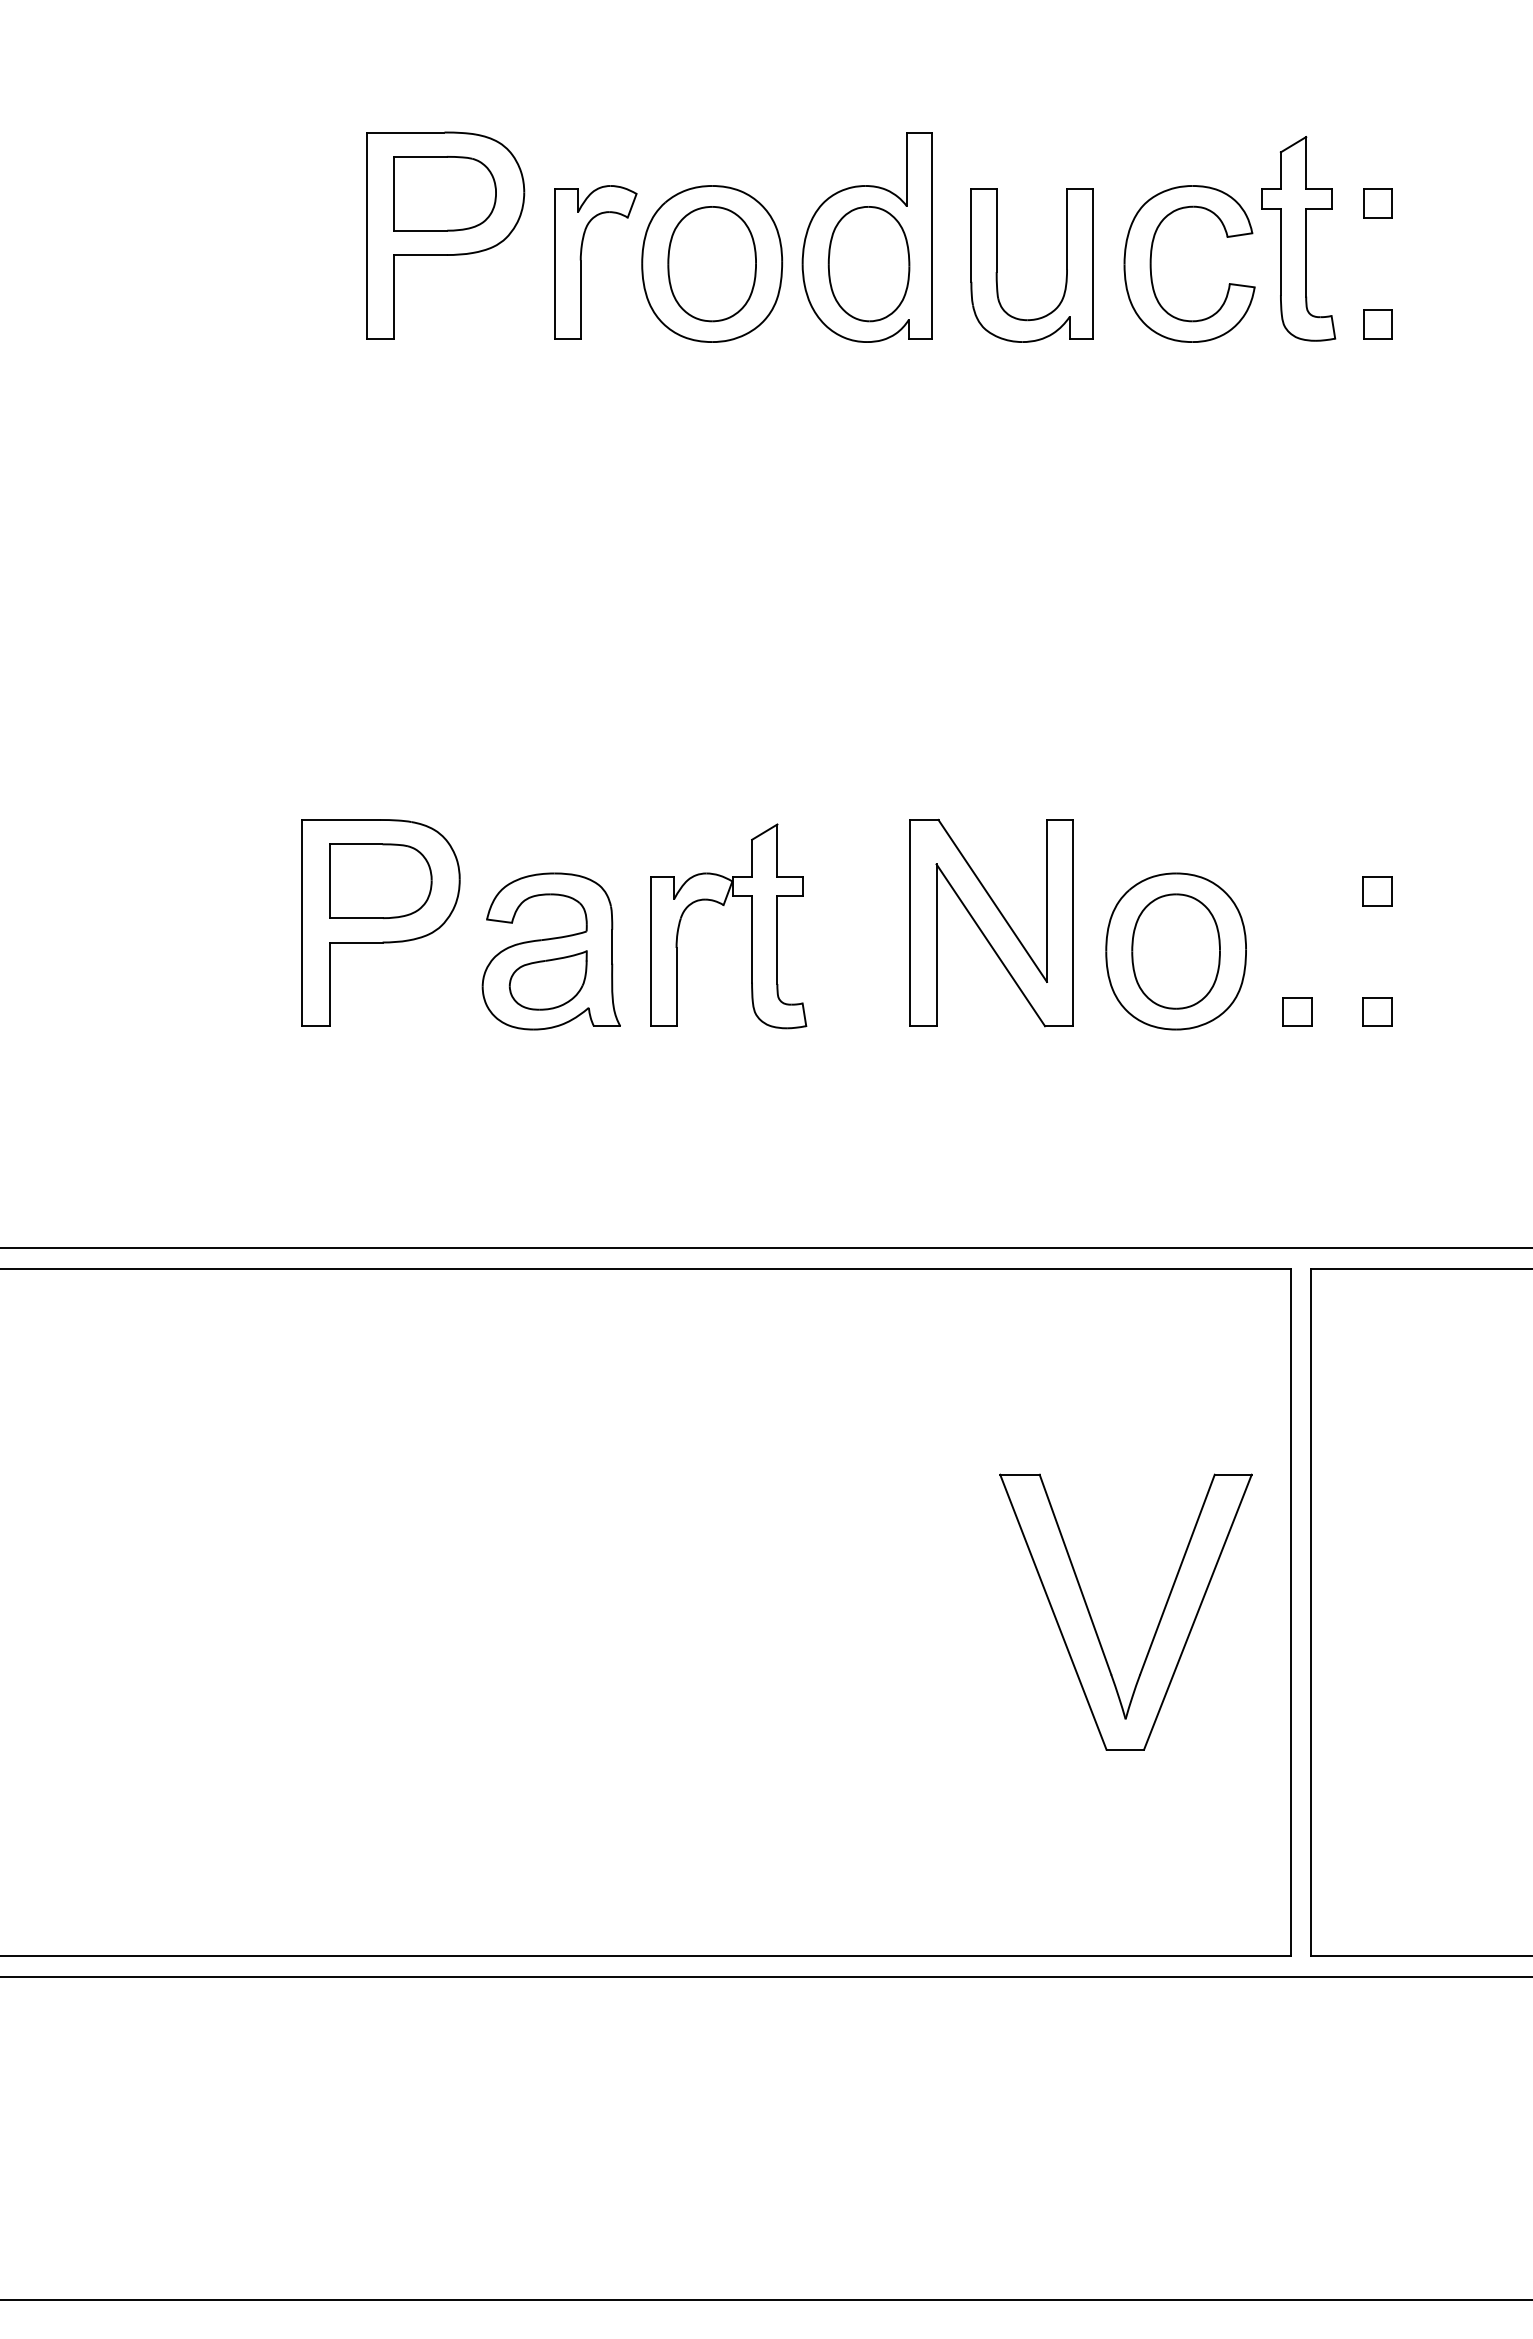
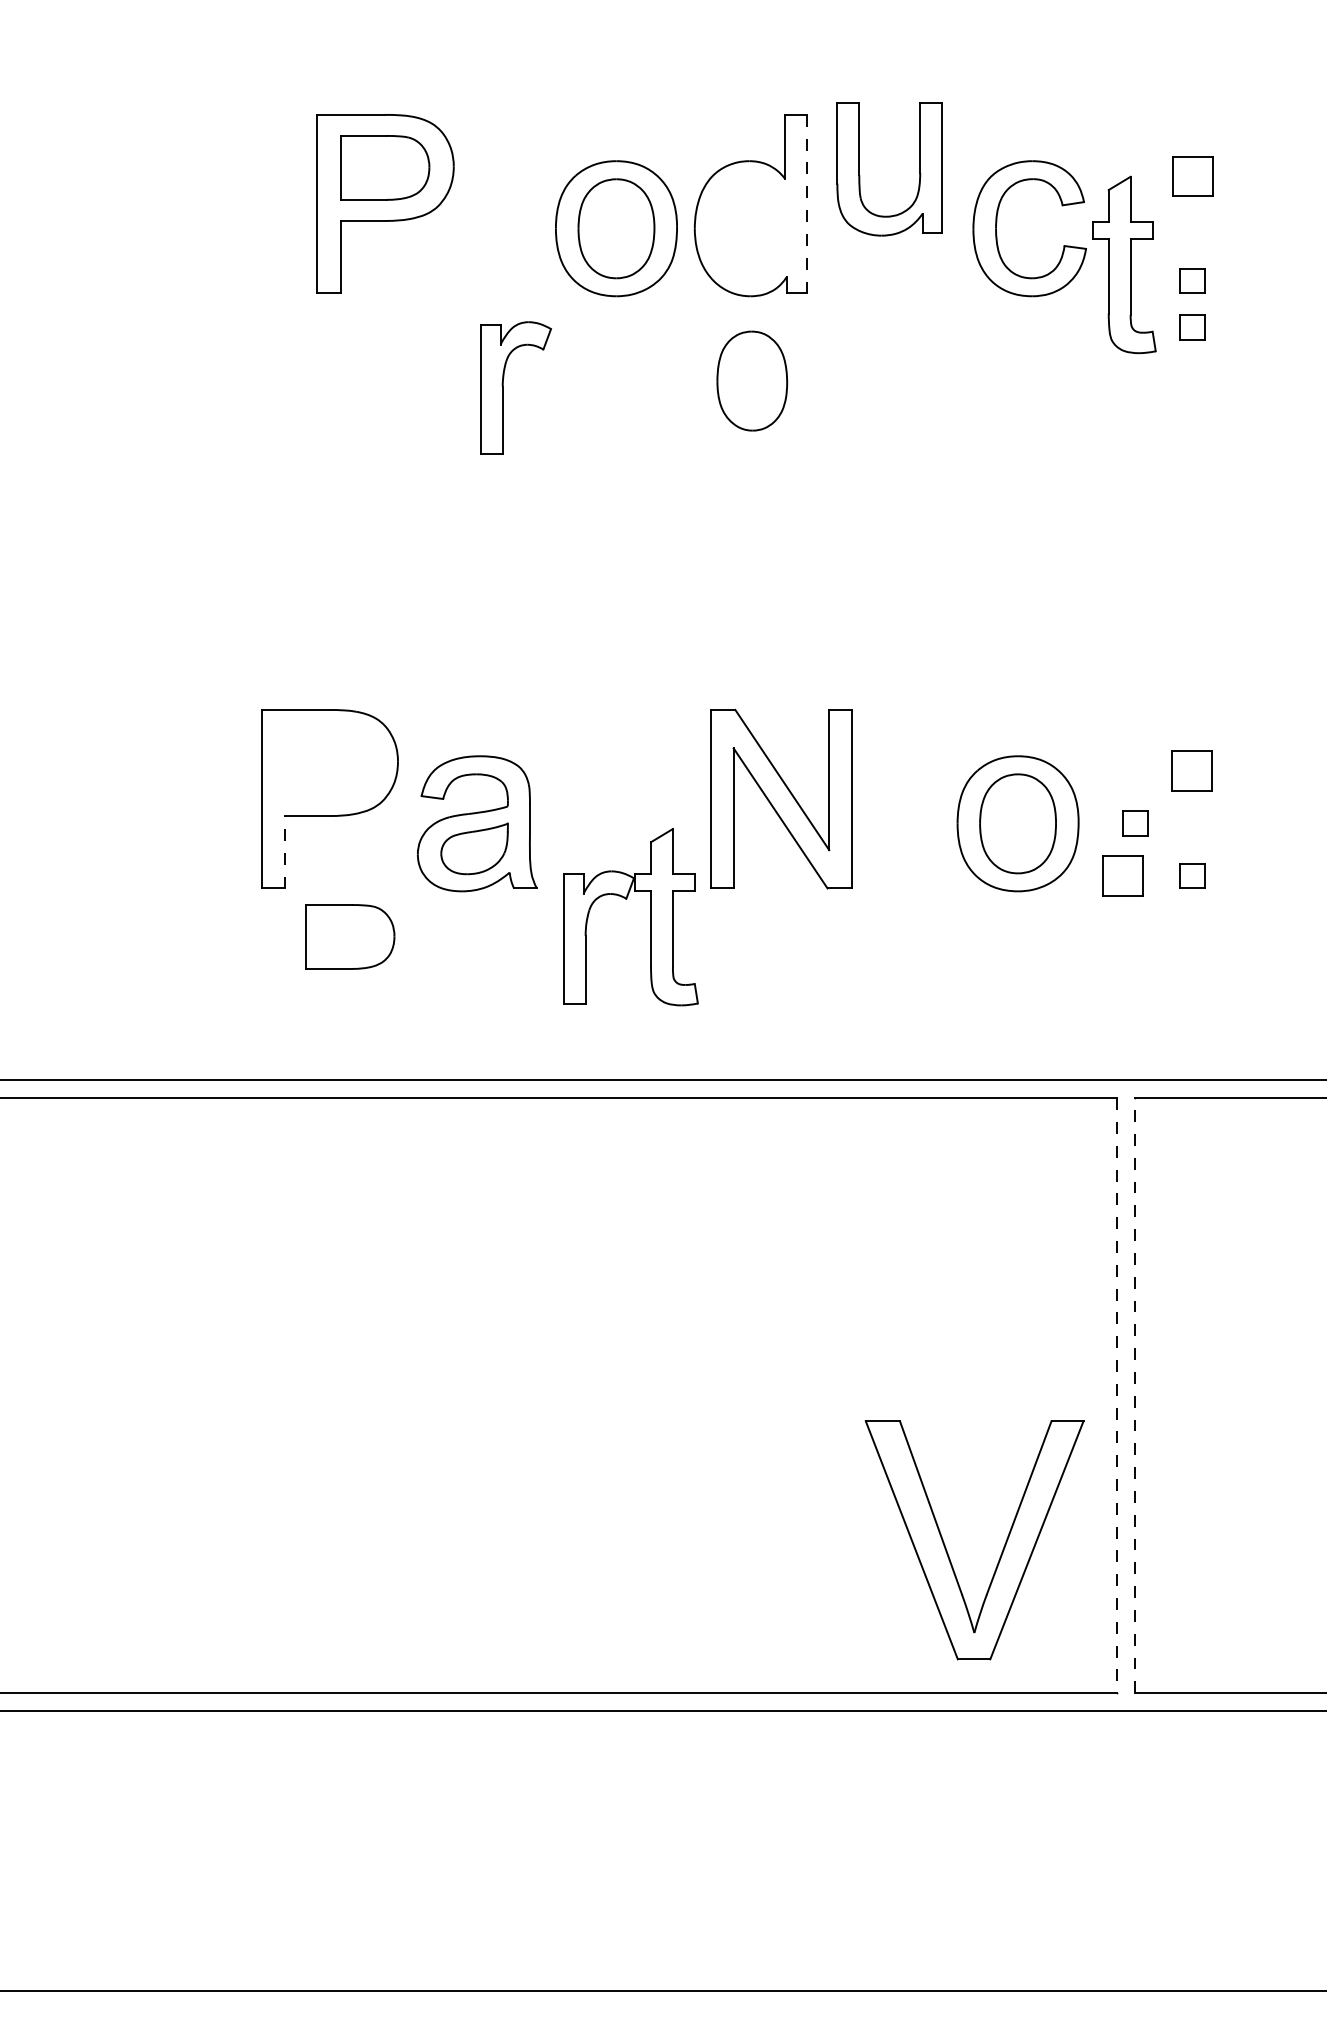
part: (1377, 203) -> (1192, 176), size x1.6
line: (932, 235) -> (807, 204), solid -> dashed
part: (1298, 238) -> (1123, 264), moved
part: (581, 262) -> (503, 388), moved
part: (868, 264) -> (751, 381), moved
part: (997, 265) -> (859, 169), moved
part: (1377, 378) -> (1192, 327), added
part: (380, 881) -> (350, 937), moved
part: (1377, 891) -> (1192, 771), size x1.6
part: (724, 905) -> (627, 899), moved
part: (991, 922) -> (781, 798), moved
part: (1311, 950) -> (1135, 822), added
line: (329, 984) -> (285, 852), solid -> dashed
part: (1297, 1011) -> (1123, 875), size x1.6
line: (1290, 1612) -> (1117, 1395), solid -> dashed
line: (1311, 1612) -> (1135, 1395), solid -> dashed
part: (1093, 1621) -> (946, 1548), moved

